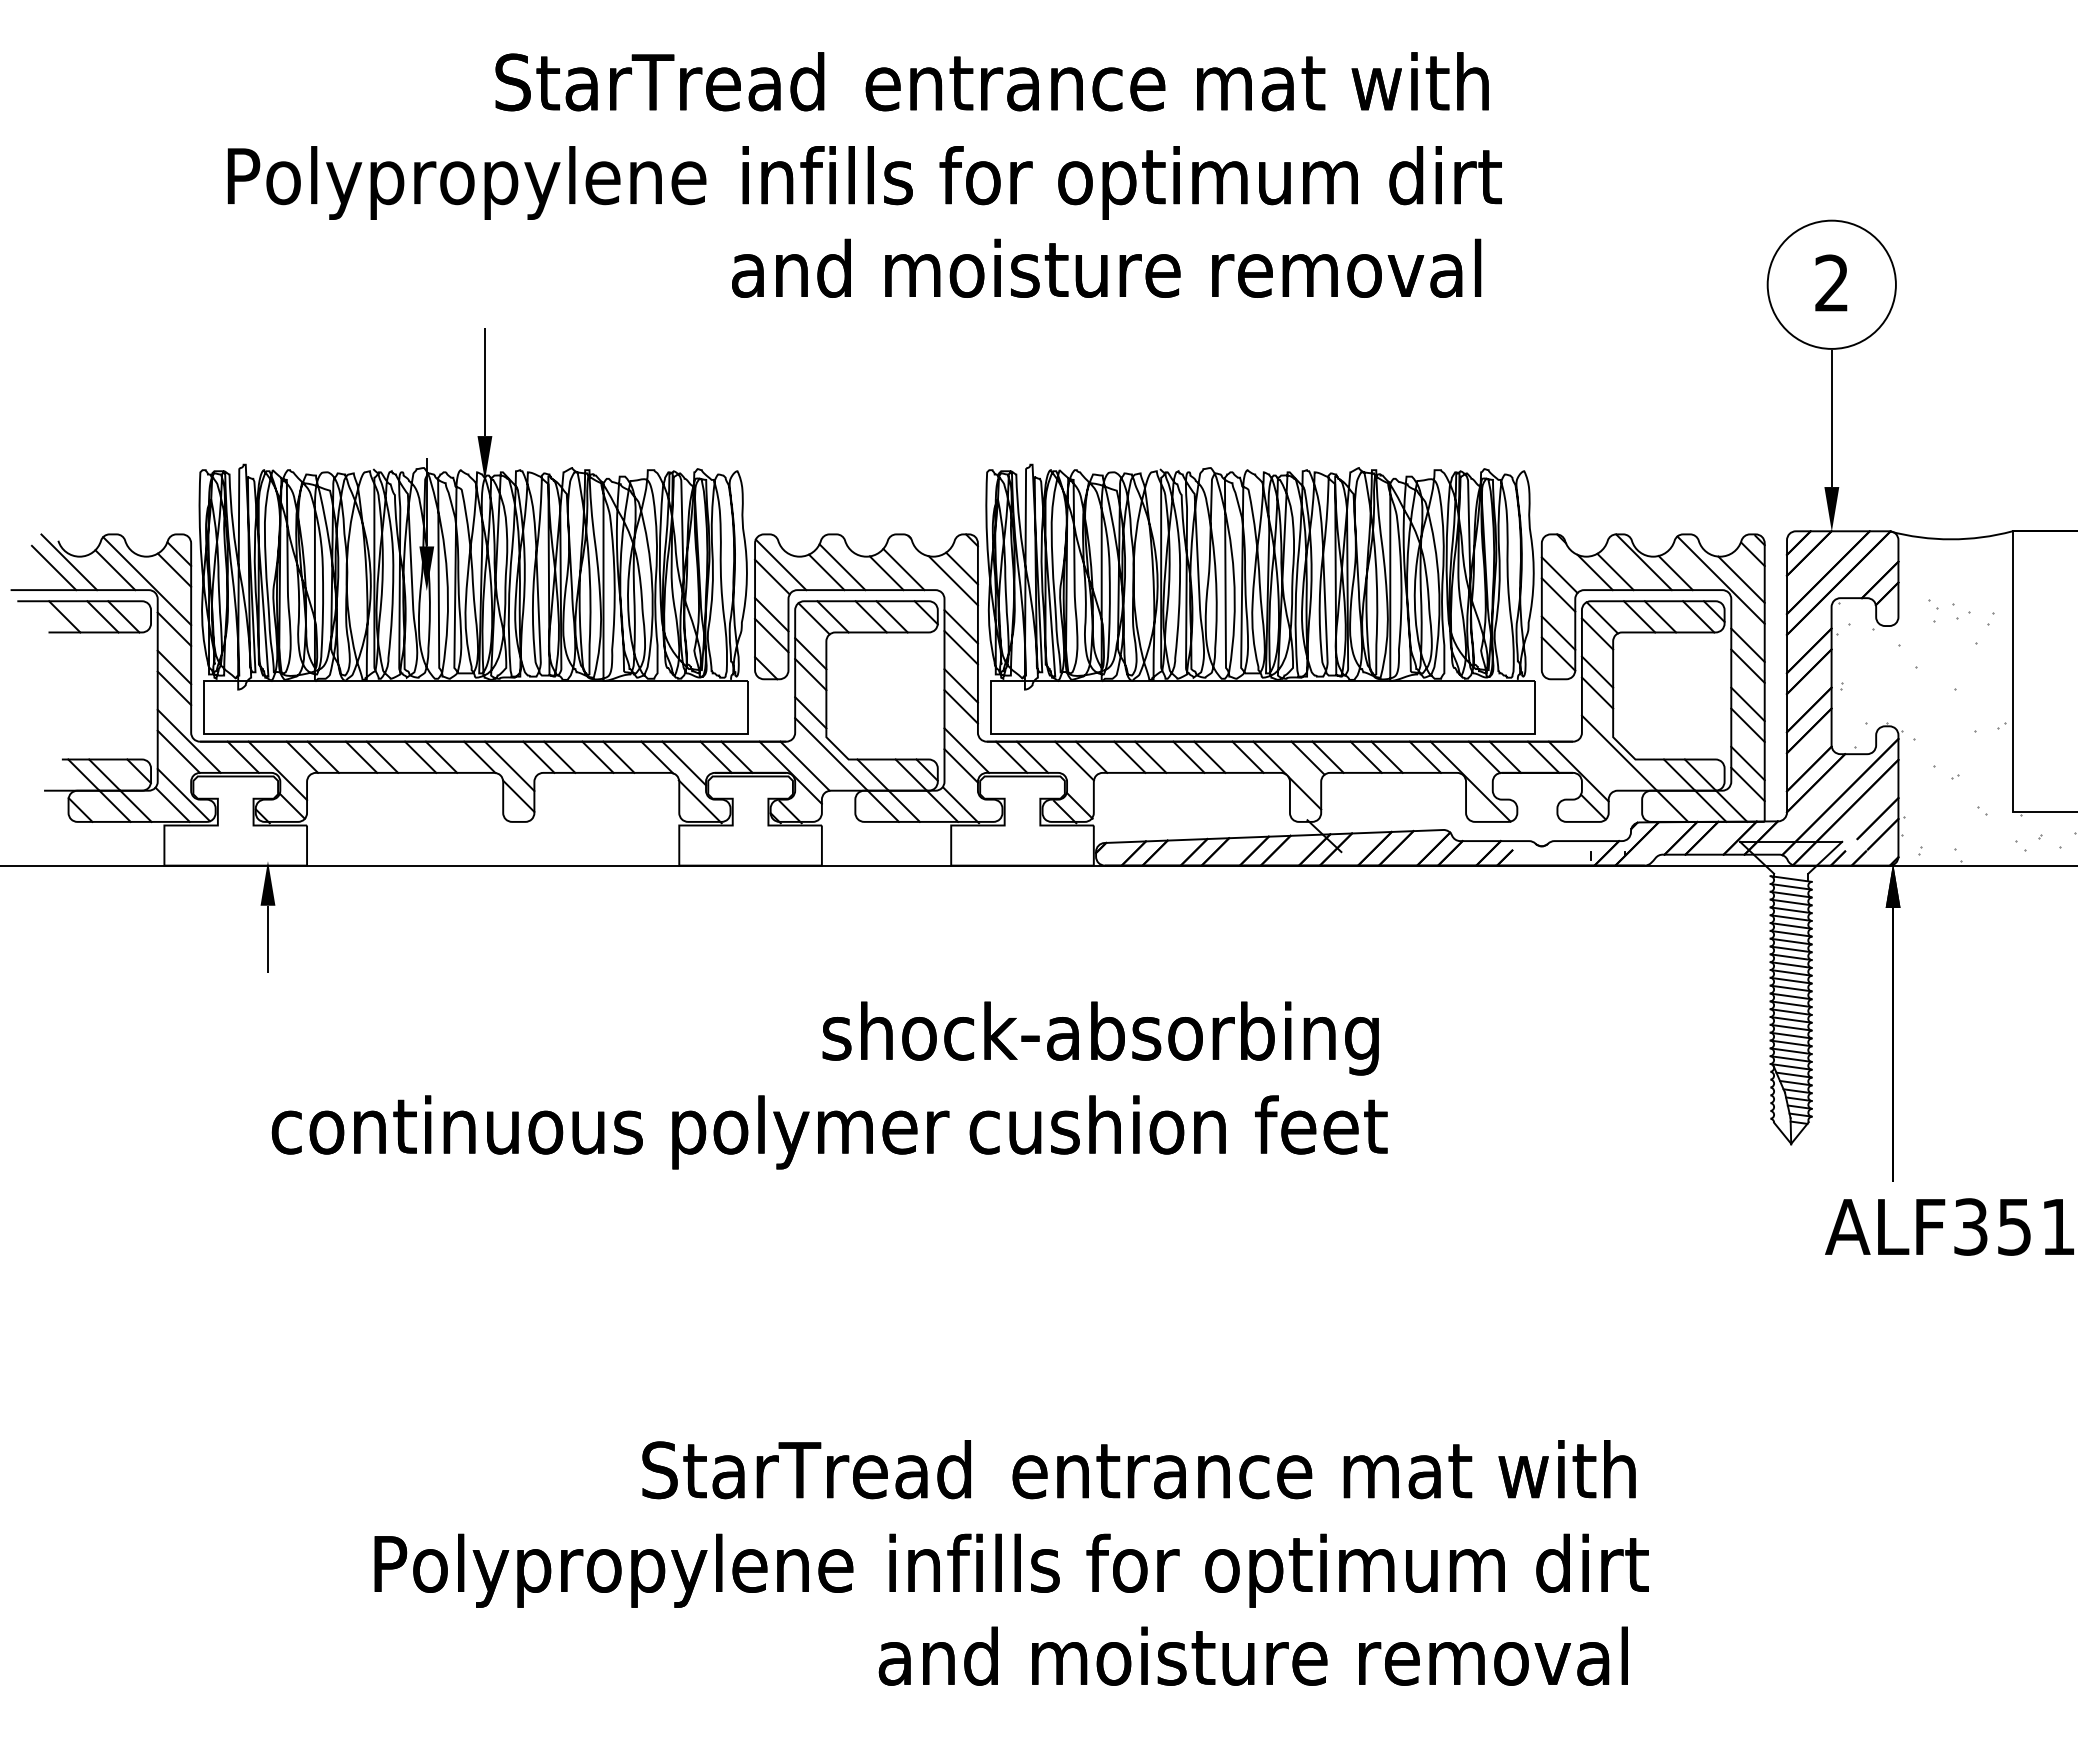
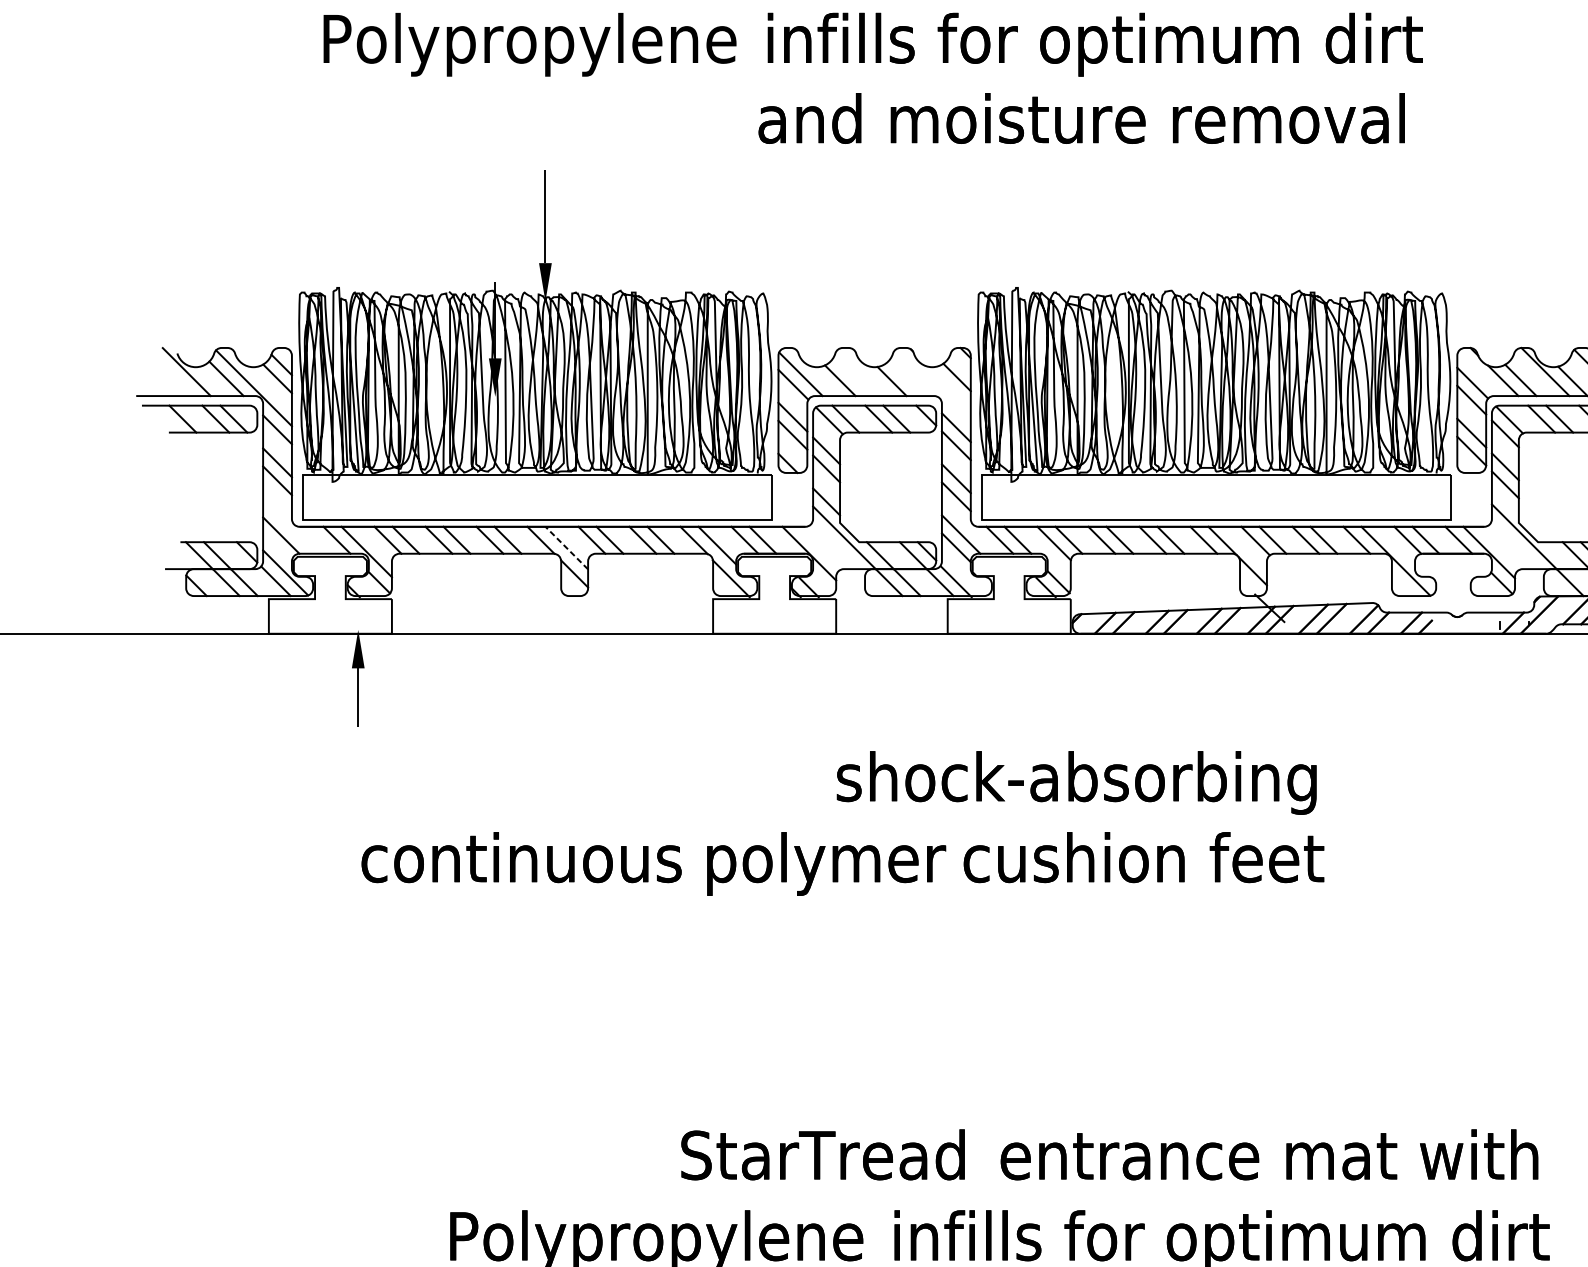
line: (53, 567) -> (173, 376), removed
line: (842, 567) -> (853, 376), removed
line: (903, 569) -> (906, 378), removed
line: (952, 580) -> (948, 387), removed
line: (188, 740) -> (289, 525), removed
line: (804, 765) -> (821, 547), removed
line: (509, 766) -> (566, 548), solid -> dashed

